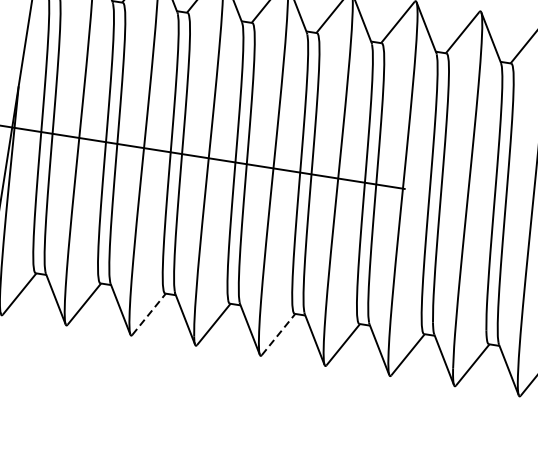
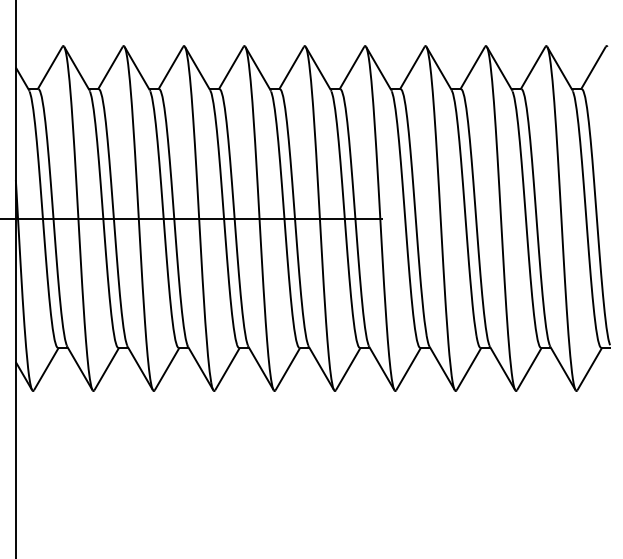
line: (149, 313) -> (167, 368), dashed -> solid
line: (279, 334) -> (288, 368), dashed -> solid

